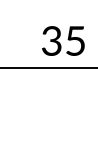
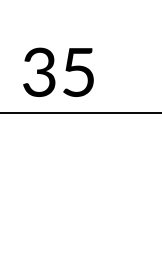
text: (63, 40) -> (58, 71), moved

